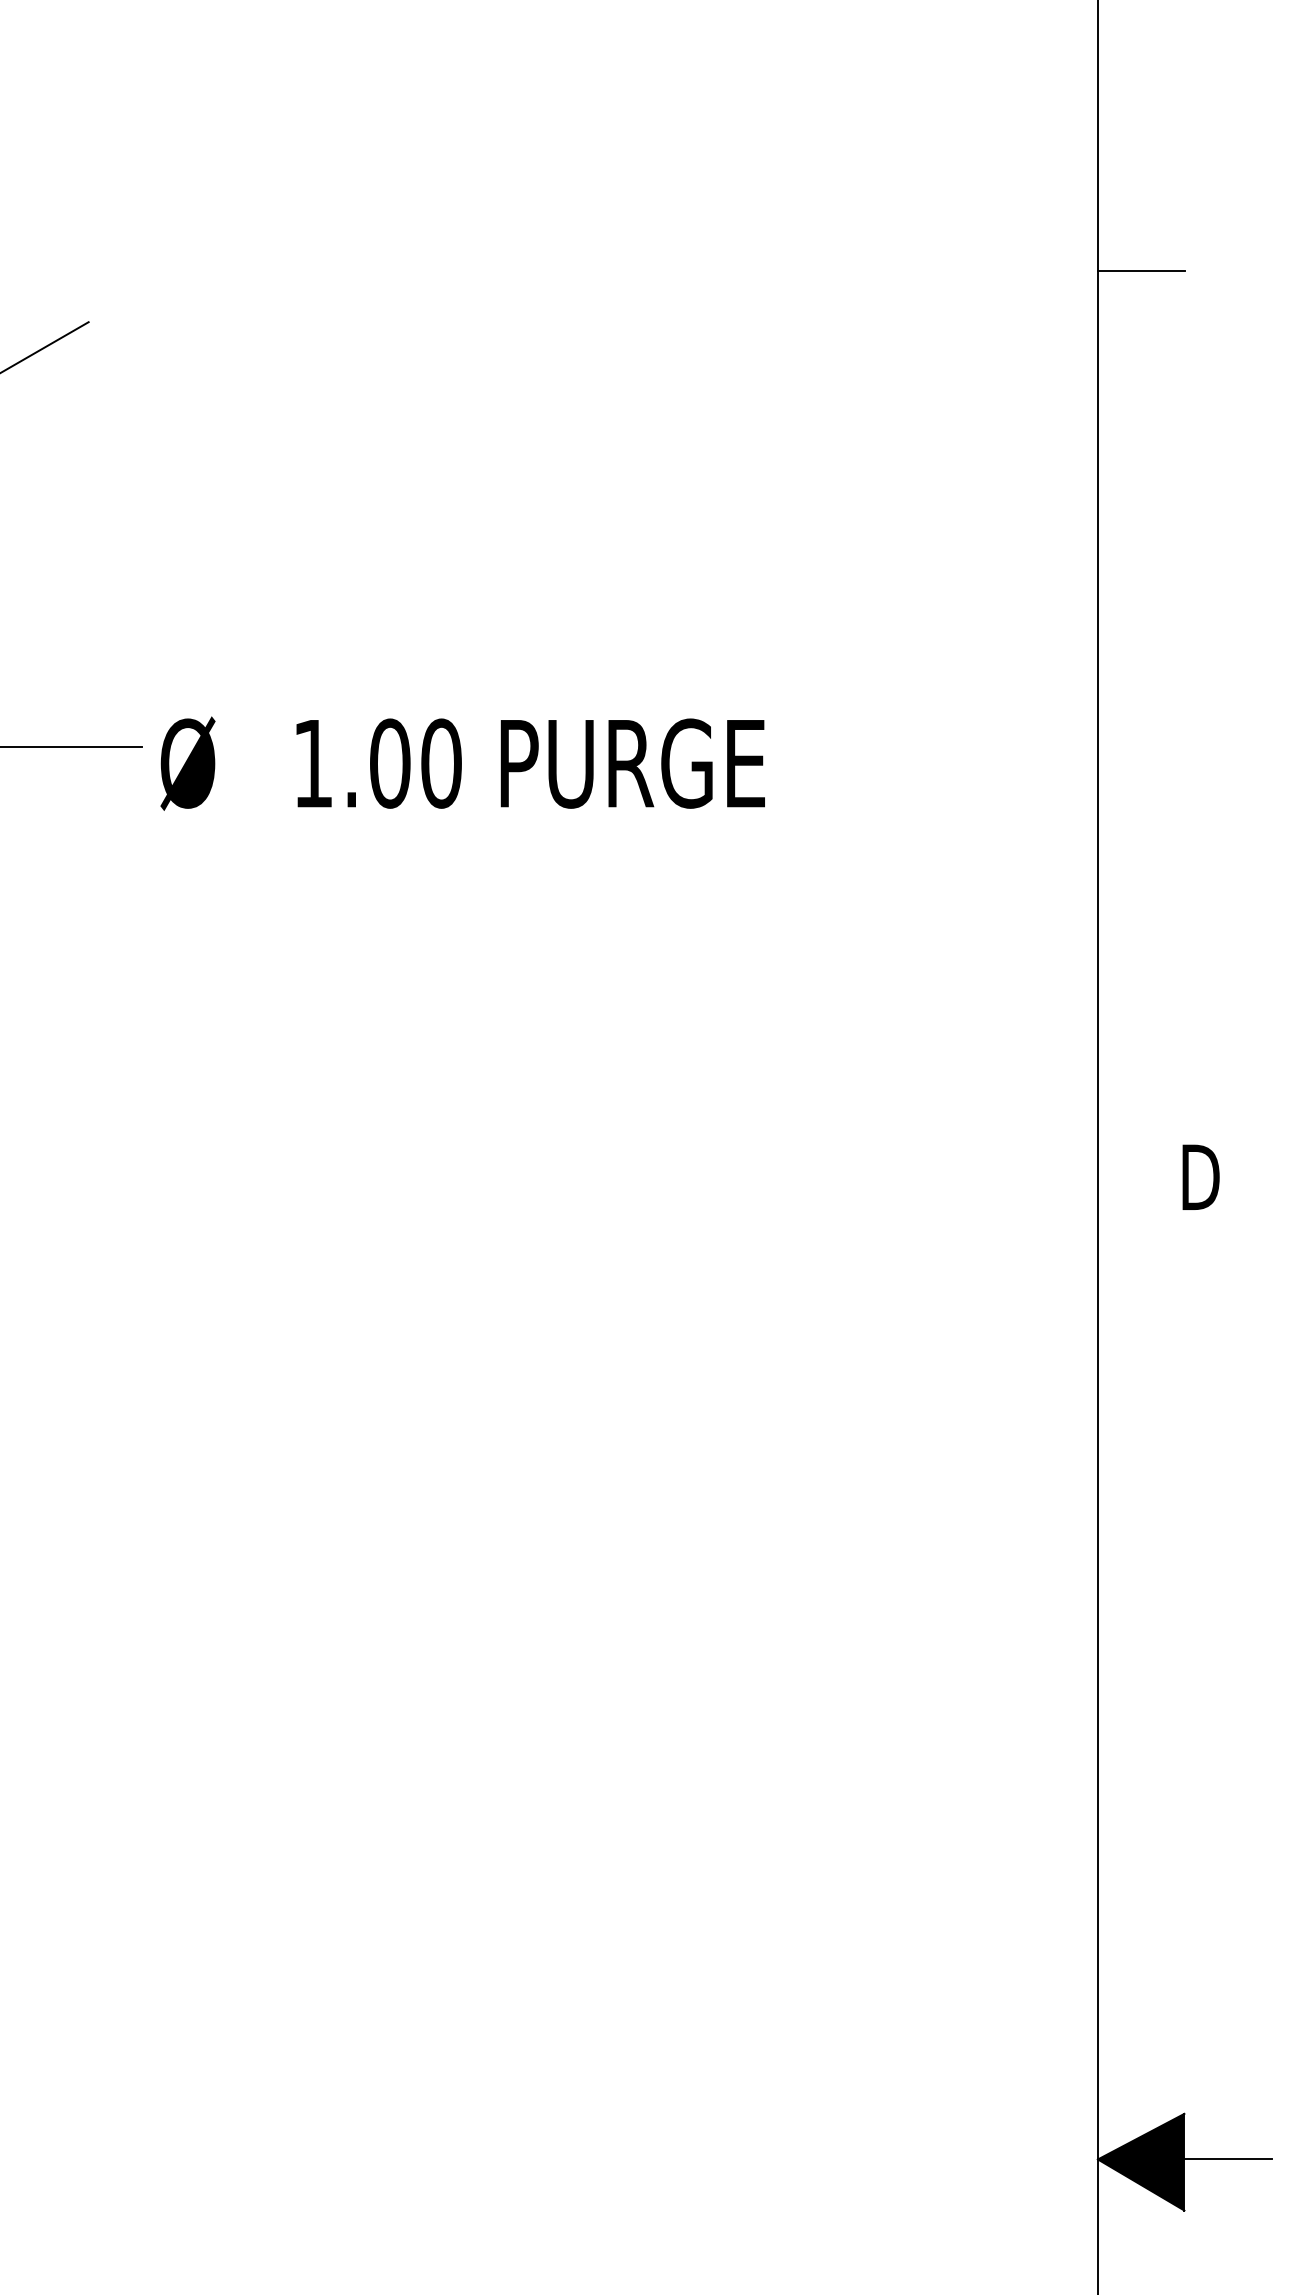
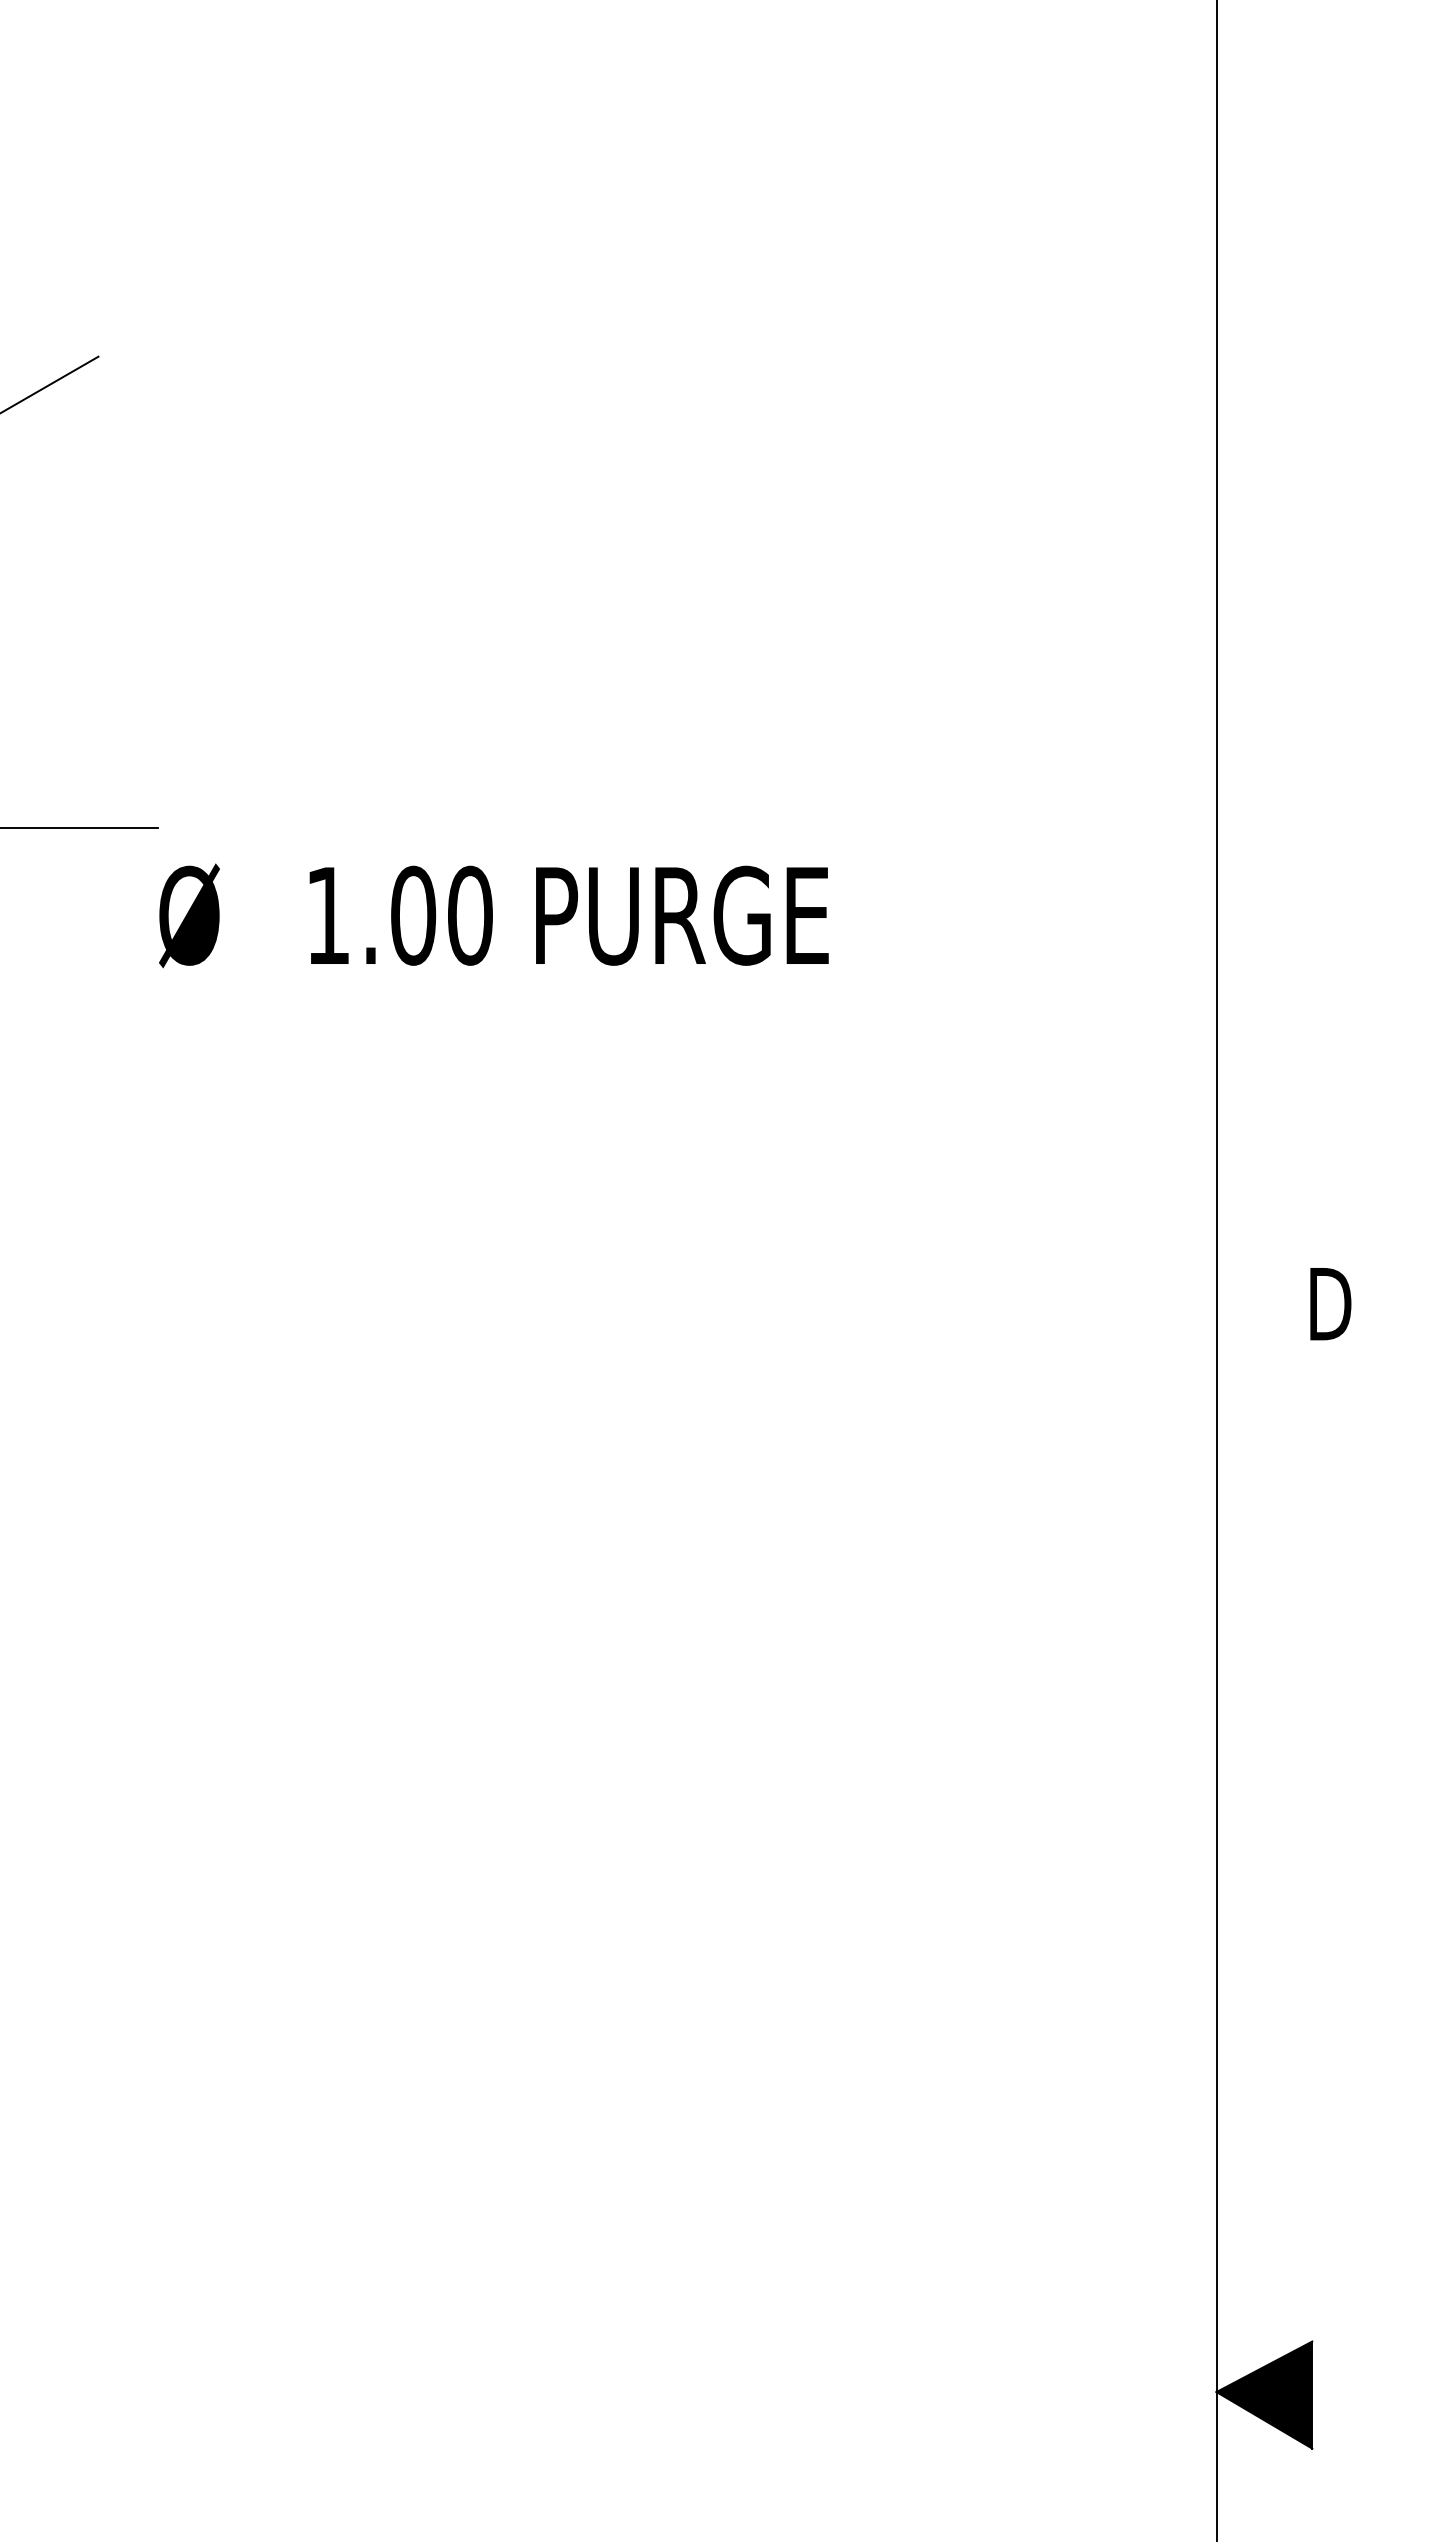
line: (1141, 271) -> (1264, 300), removed
text: (462, 763) -> (493, 915), moved
line: (1227, 2159) -> (1360, 2392), removed

